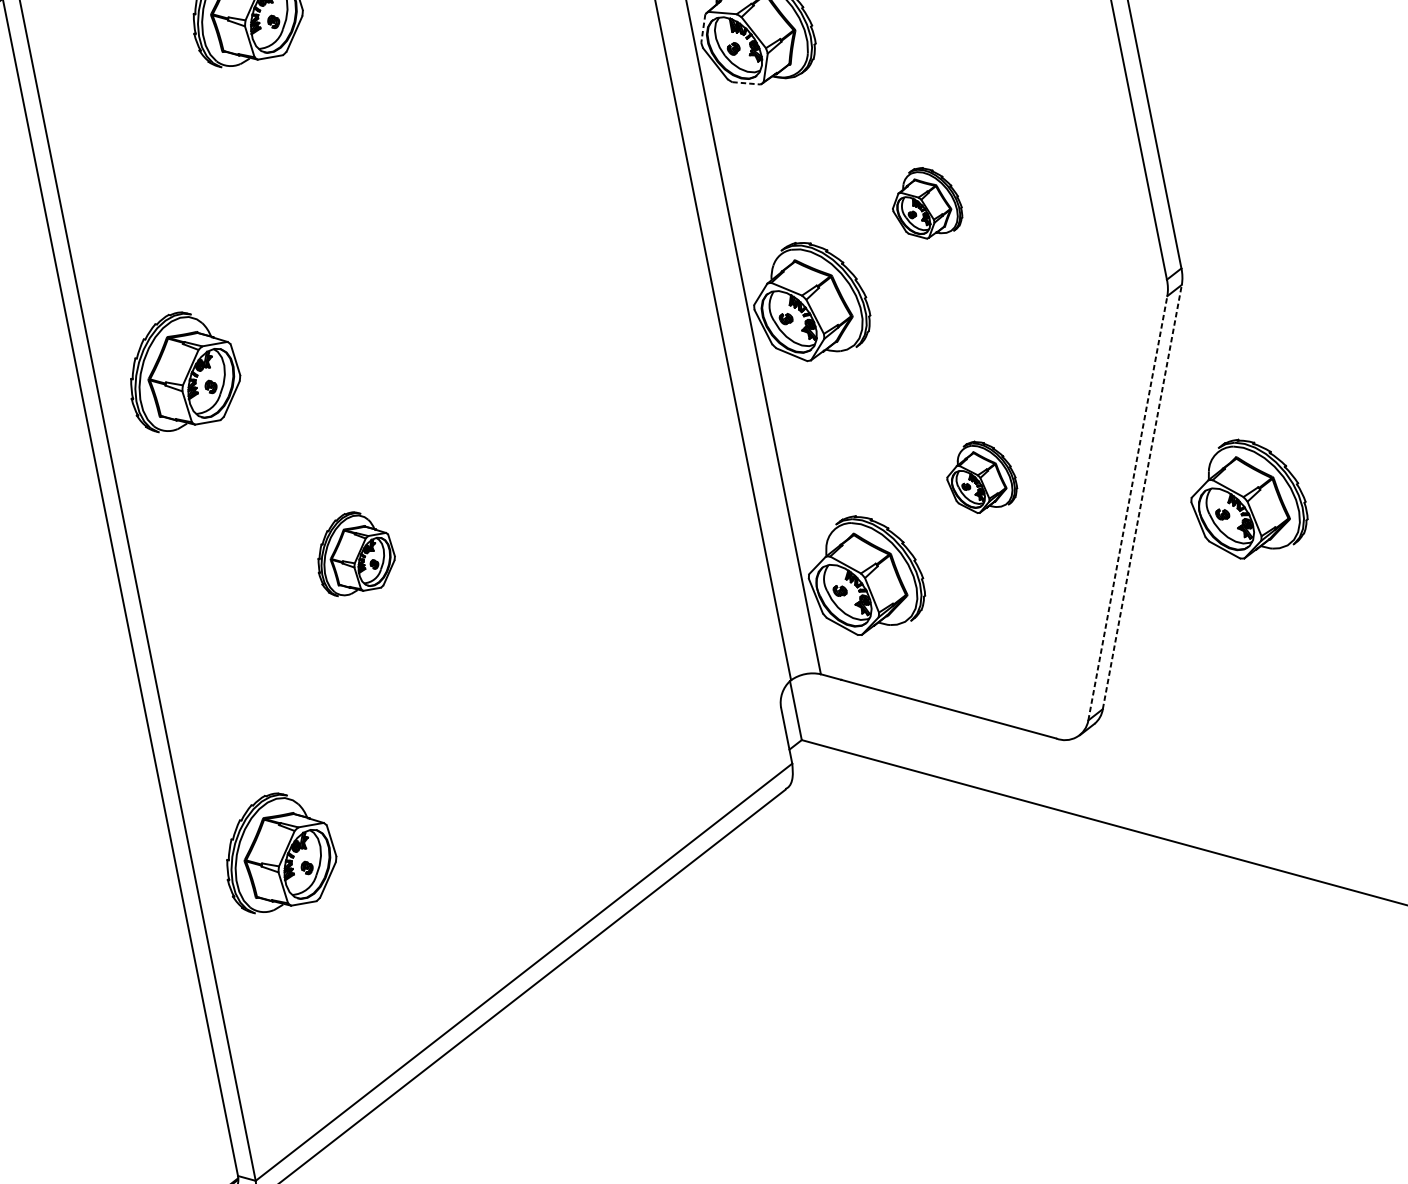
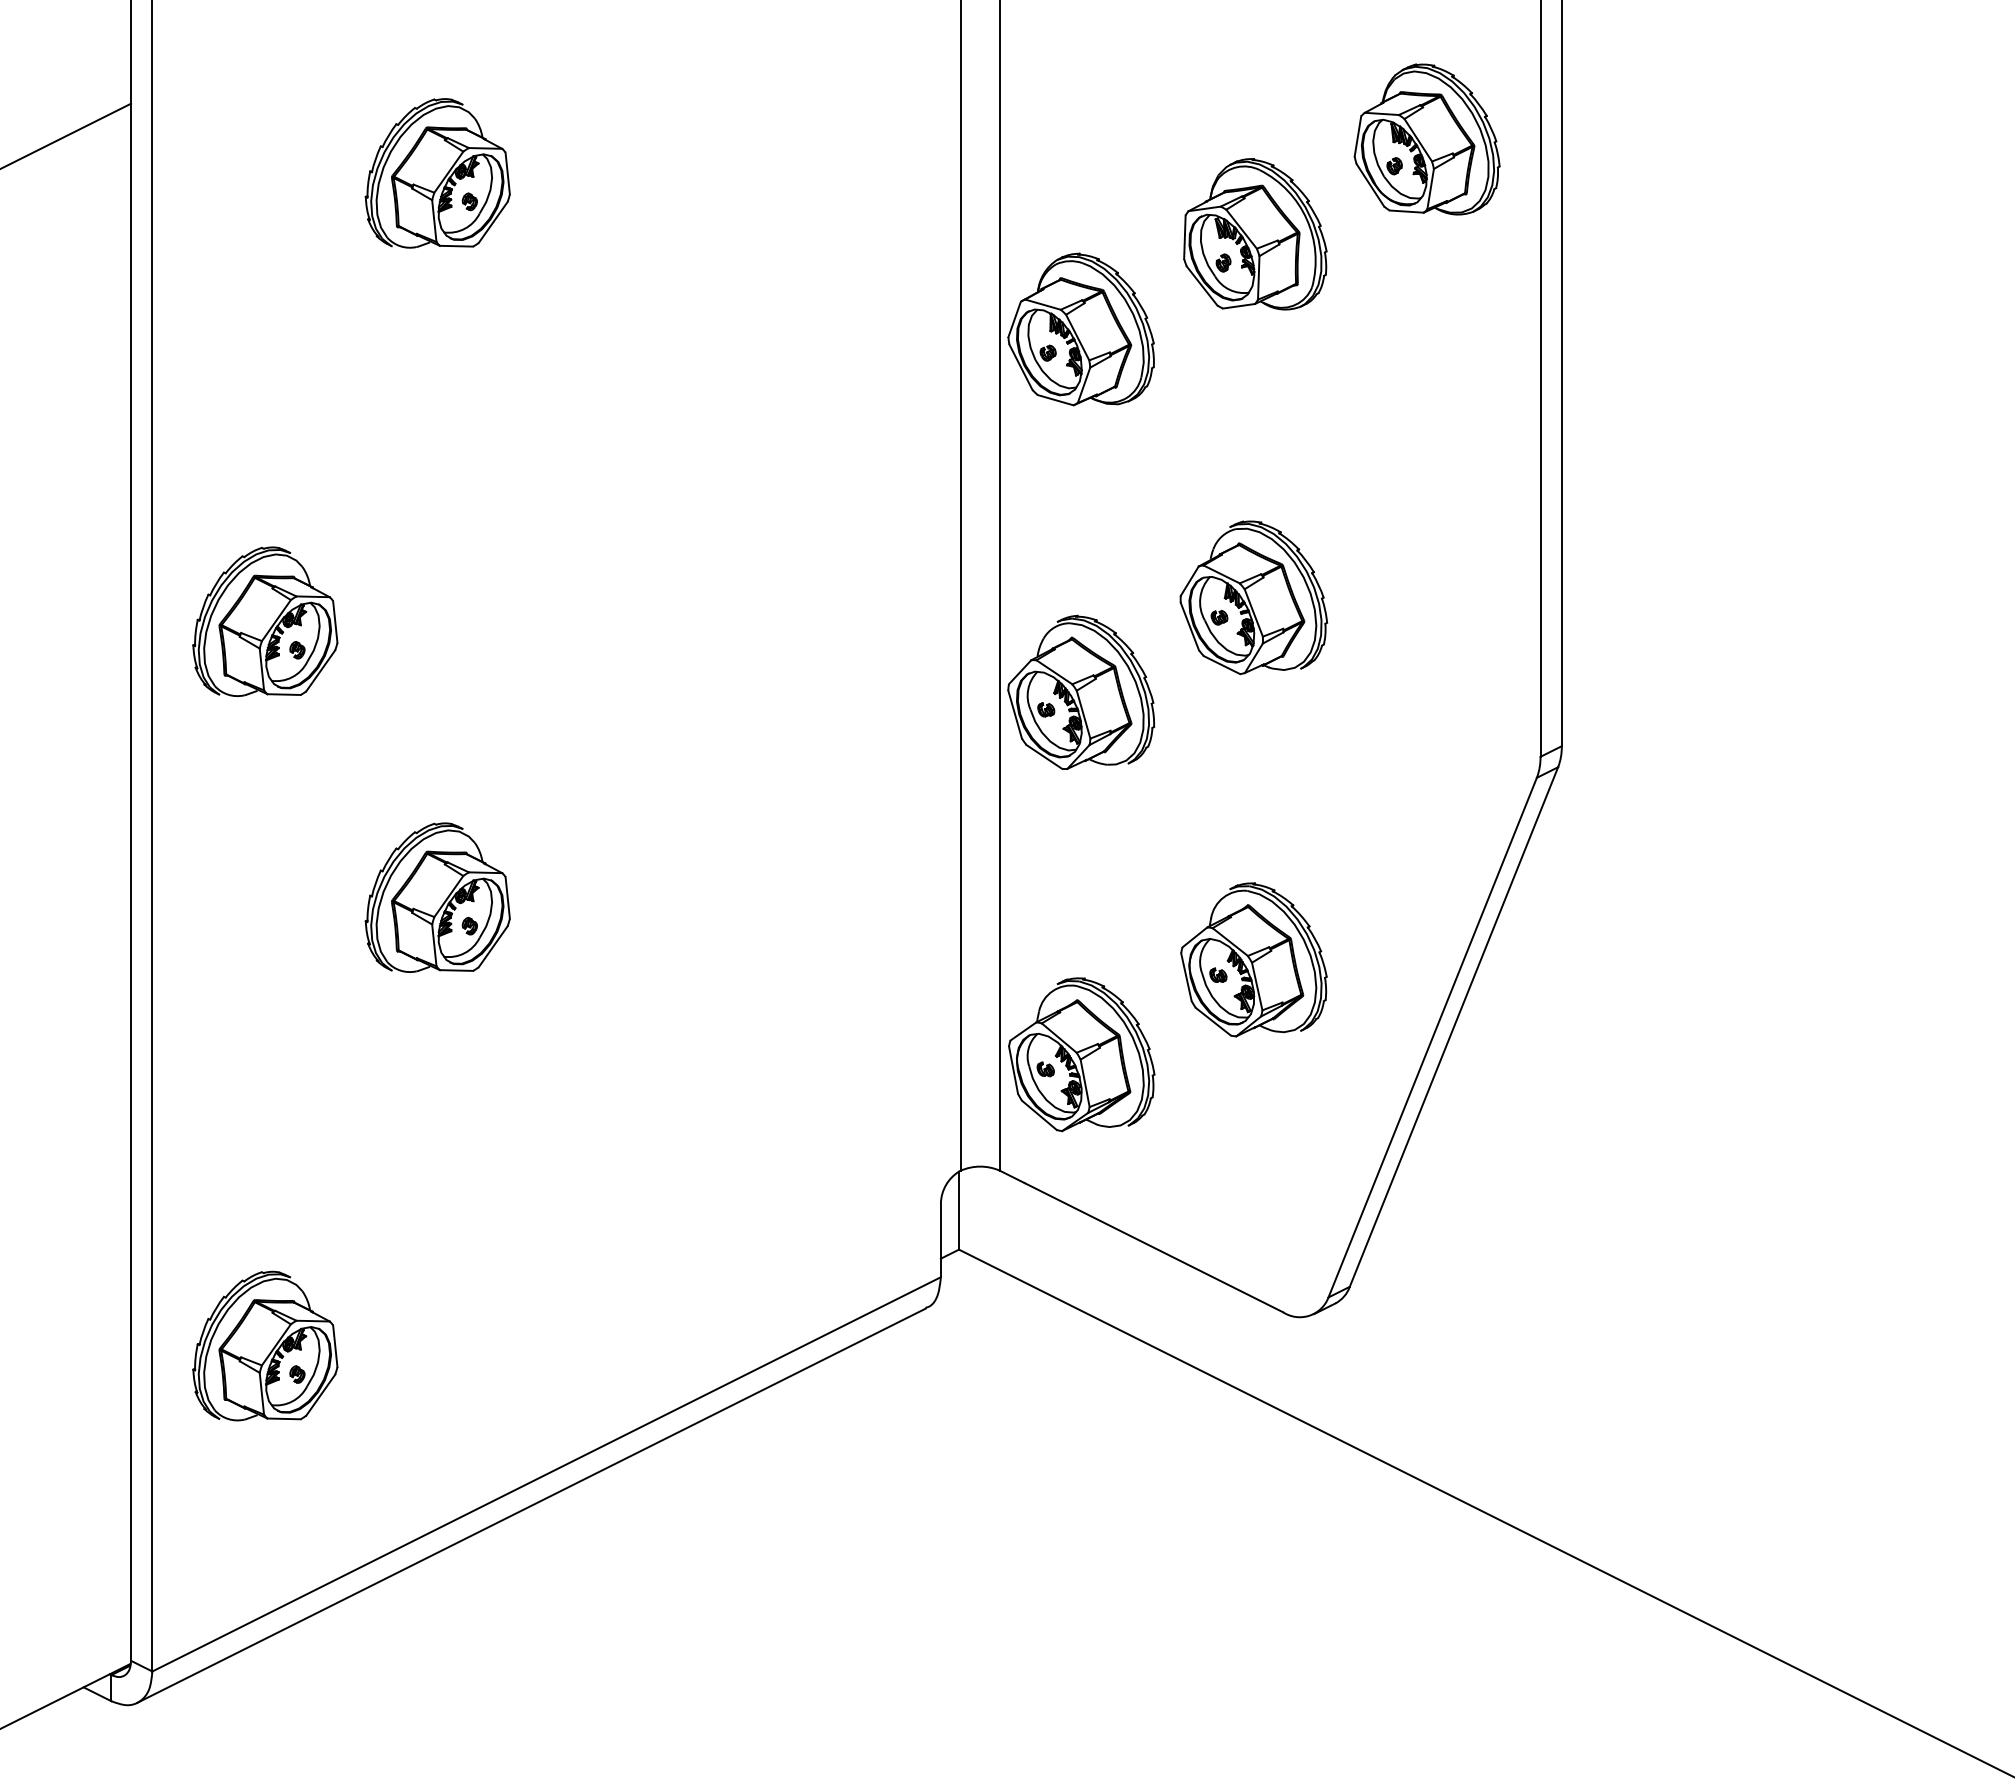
line: (703, 28) -> (1014, 319), dashed -> solid
line: (746, 83) -> (1055, 400), dashed -> solid
part: (925, 202) -> (1253, 597), size x1.67
part: (980, 476) -> (1253, 959), size x1.67
line: (1142, 497) -> (1453, 1027), dashed -> solid
part: (1247, 497) -> (1587, 1054), removed
line: (1127, 508) -> (1432, 1037), dashed -> solid
part: (354, 552) -> (437, 897), size x1.43
part: (278, 850) -> (265, 1345), moved

